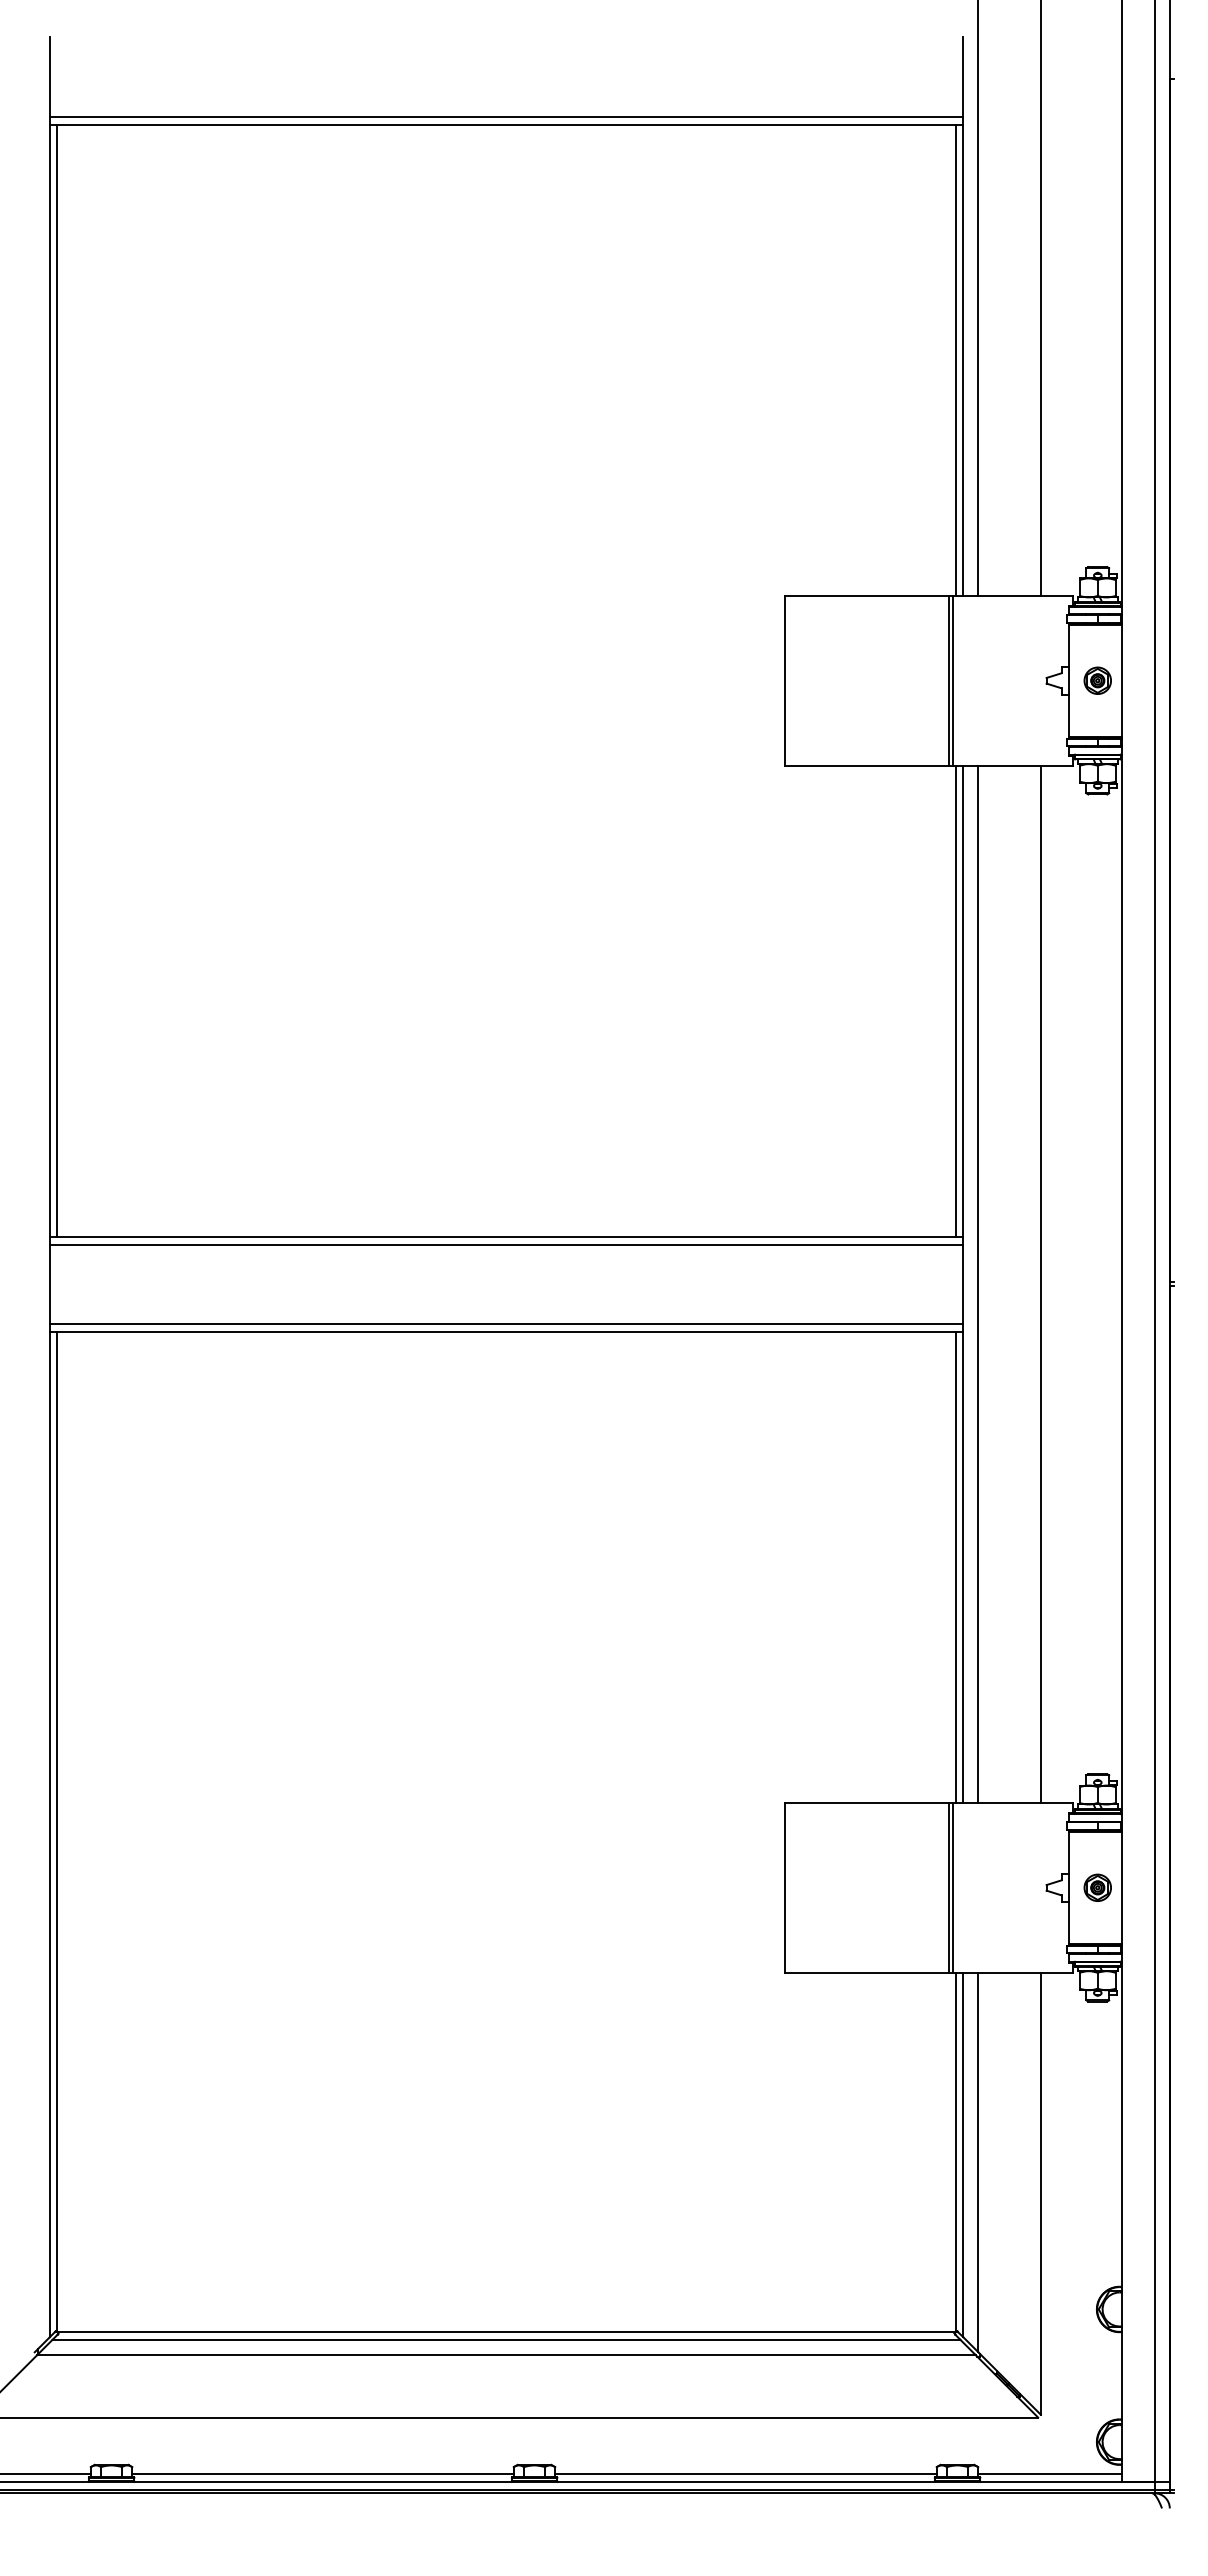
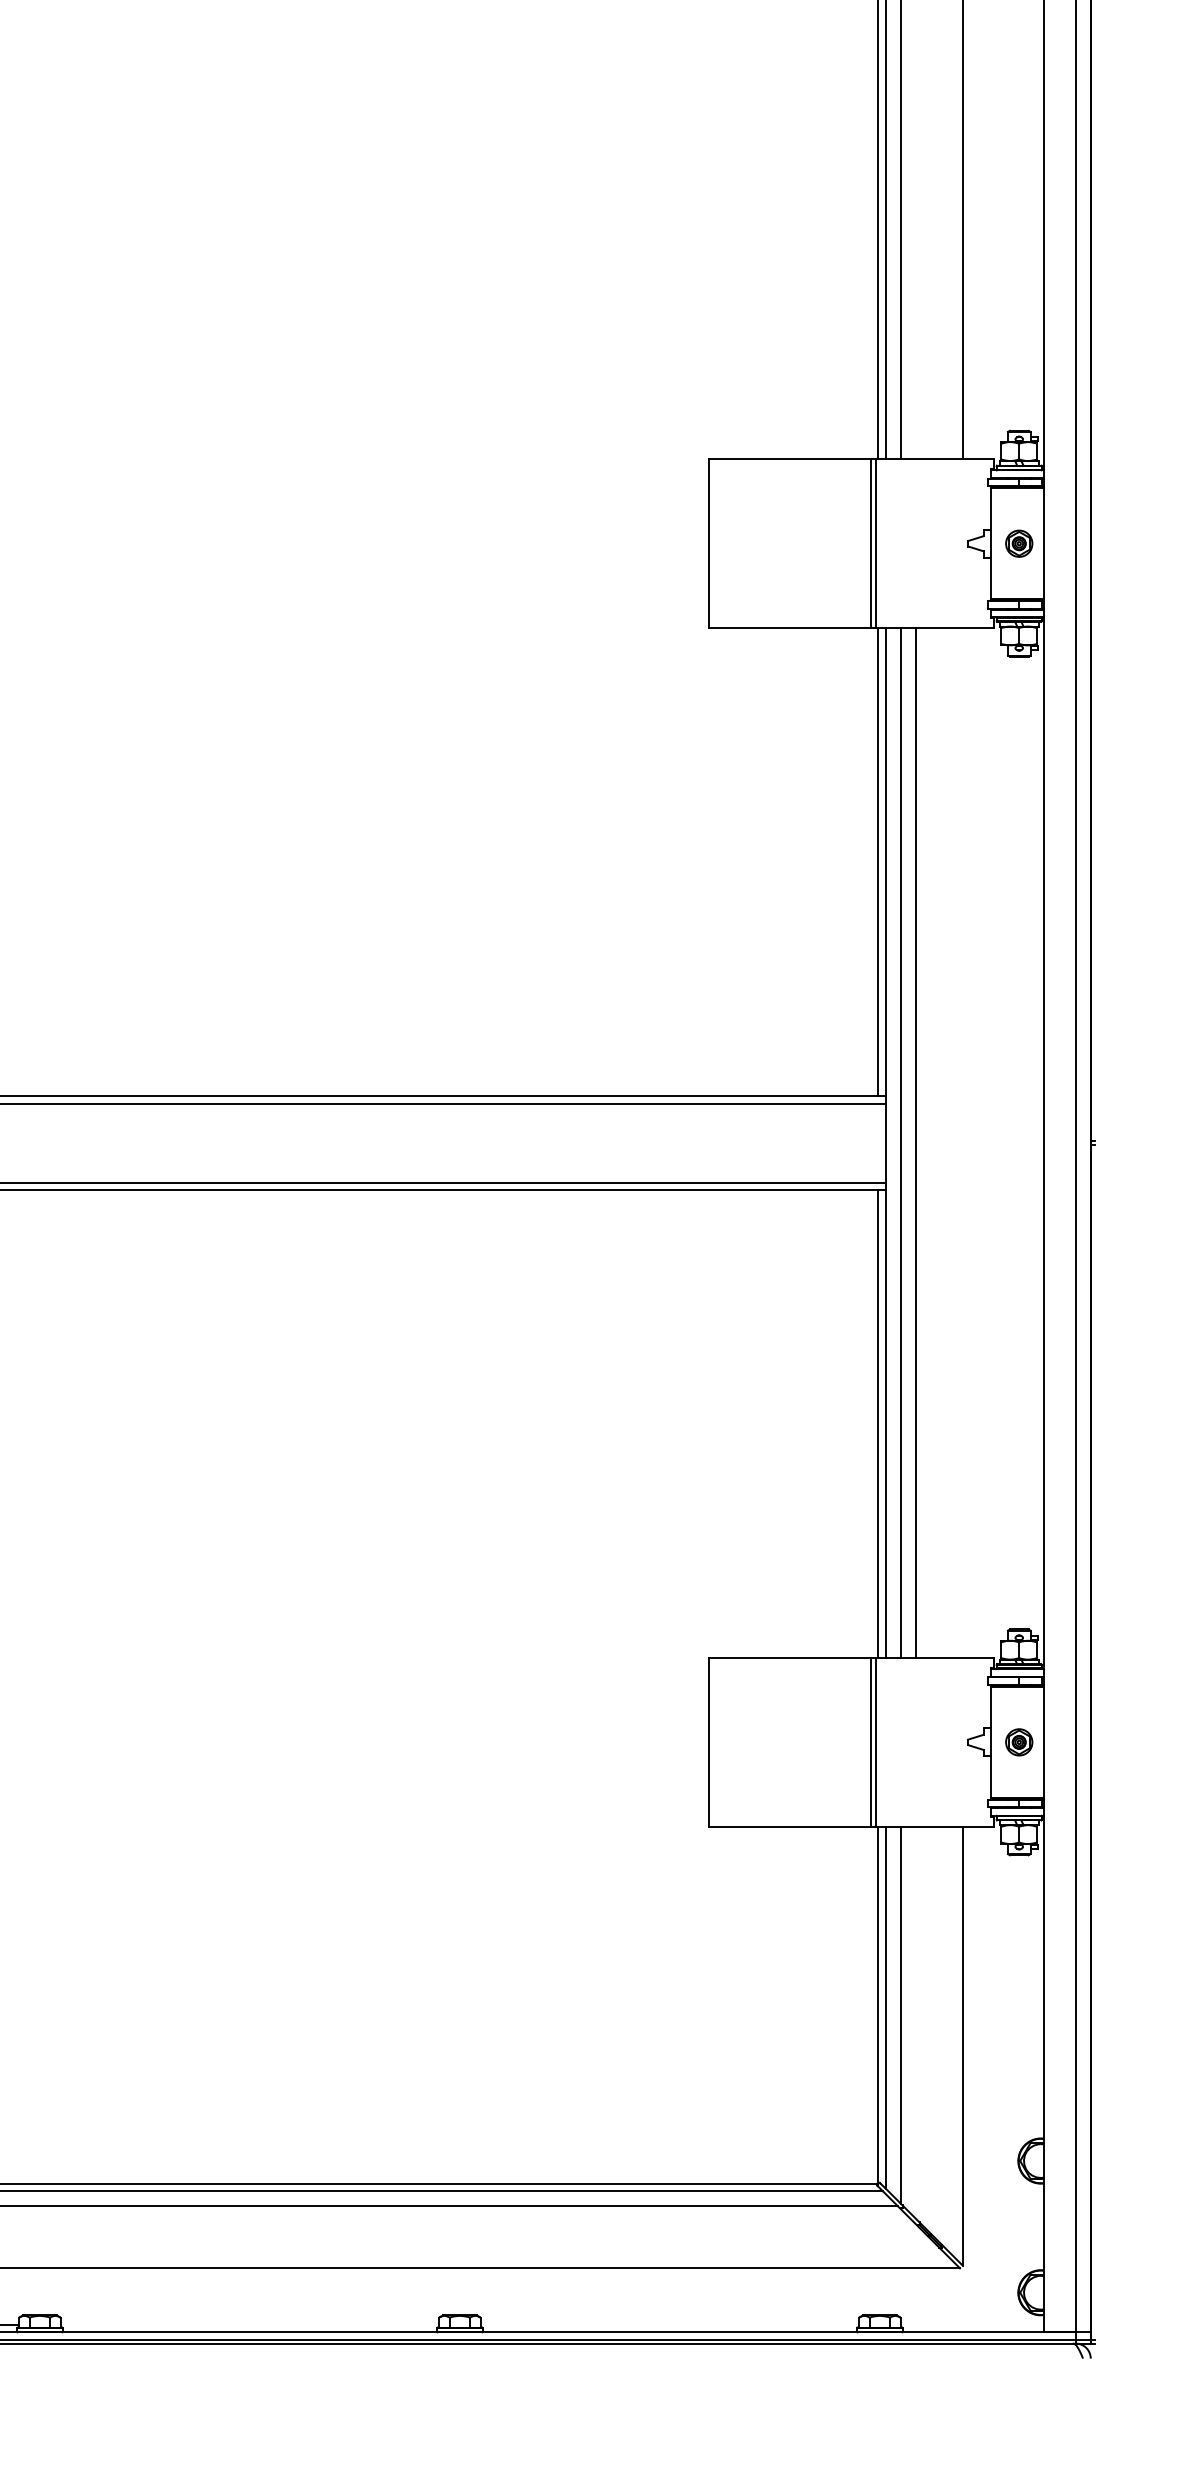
line: (1040, 1284) -> (915, 1143), moved
line: (322, 2474) -> (249, 2324), removed
line: (745, 2474) -> (669, 2324), removed
line: (1050, 2474) -> (972, 2324), removed

